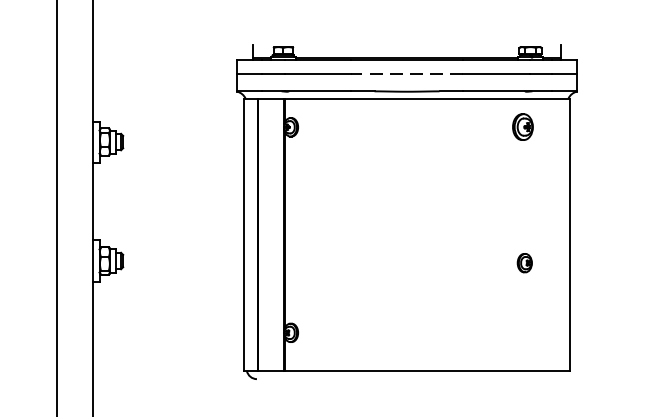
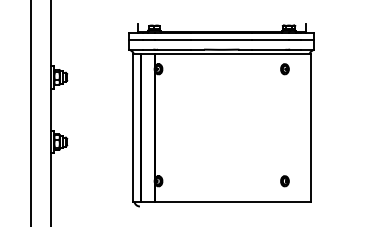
line: (406, 74) -> (221, 40), dashed -> solid
part: (522, 127) -> (284, 69), size x0.71
part: (524, 263) -> (284, 181), moved

